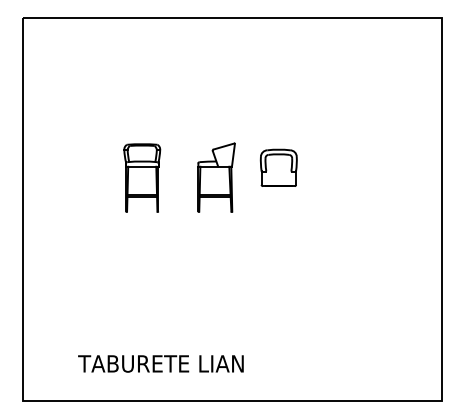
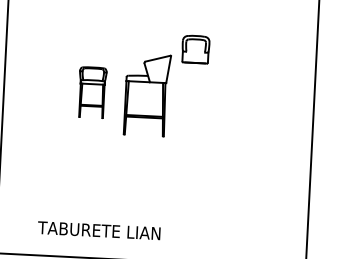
part: (278, 167) -> (195, 49), moved
part: (216, 177) -> (147, 94), size x1.6

